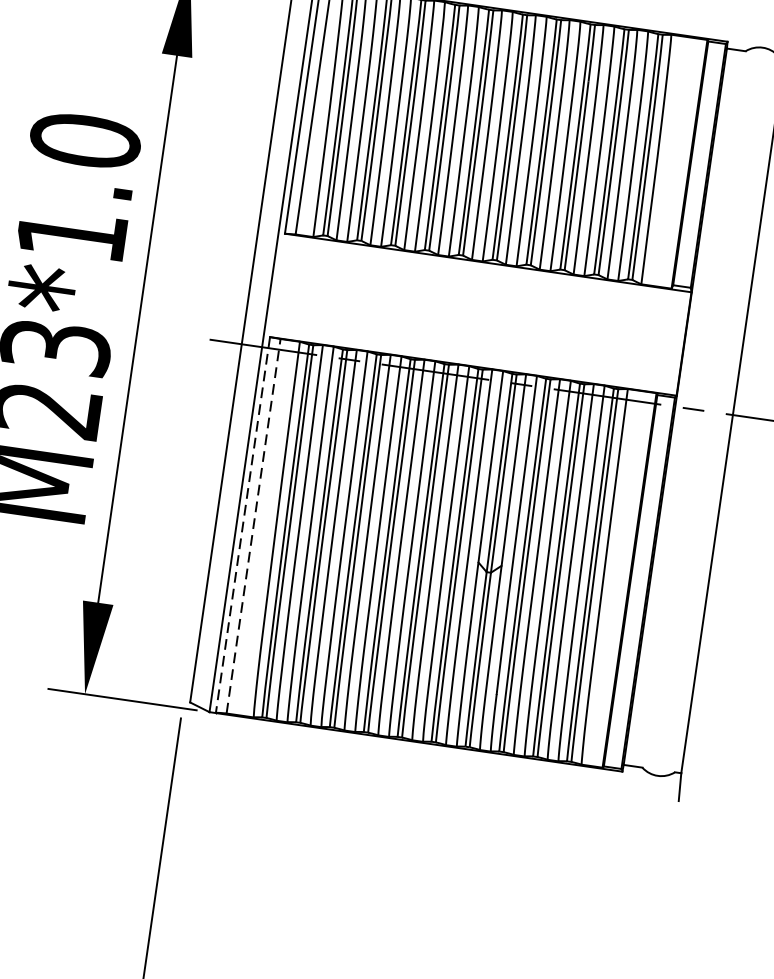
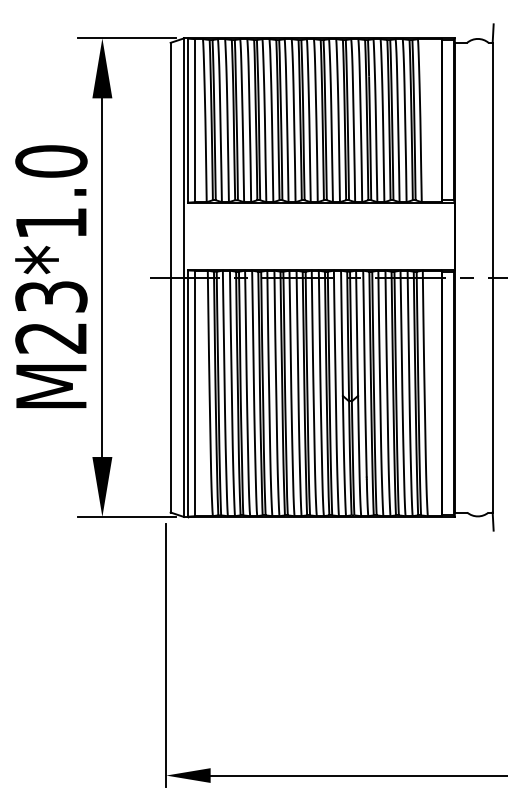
line: (243, 526) -> (188, 394), dashed -> solid
line: (254, 526) -> (195, 393), dashed -> solid

